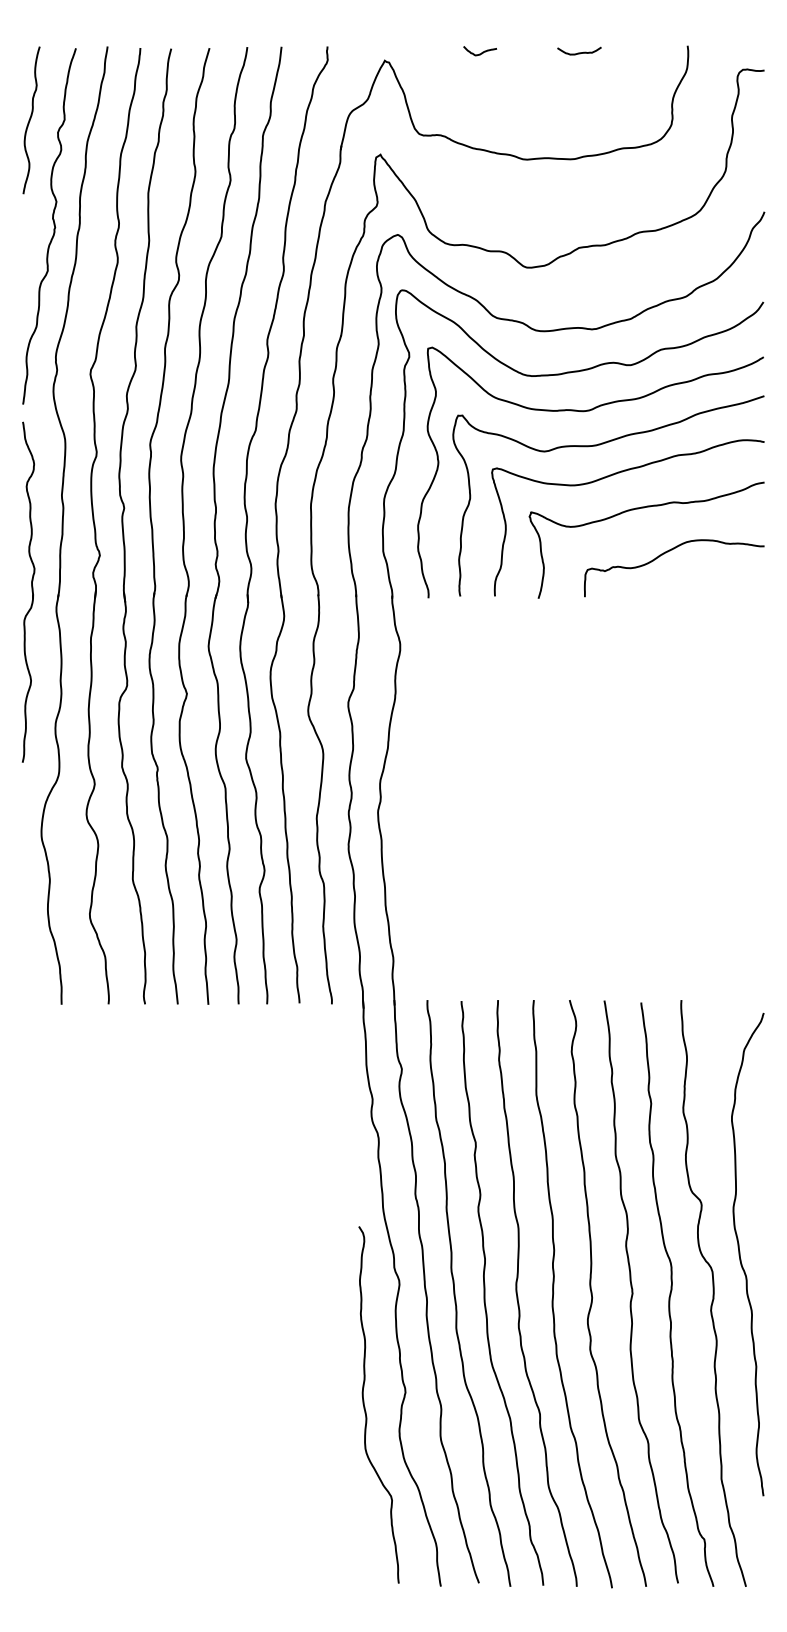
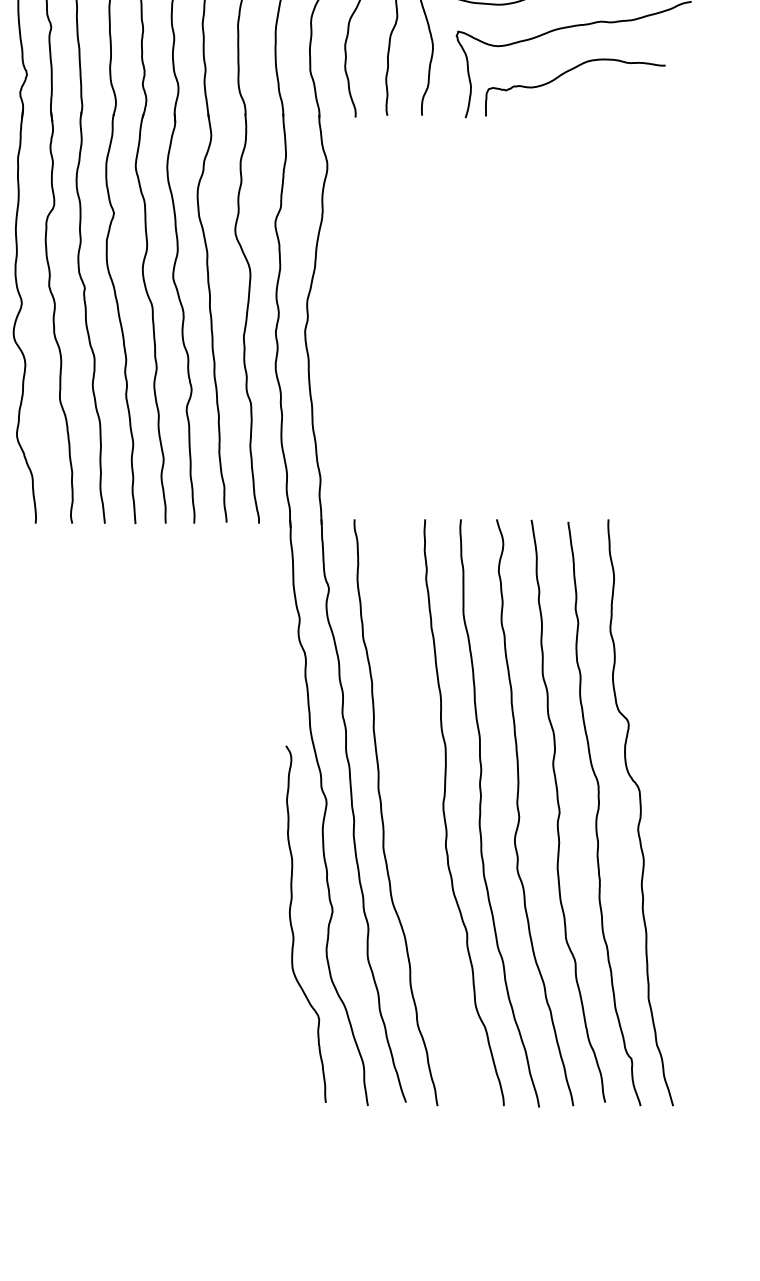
curve: (666, 553) -> (567, 72), moved
curve: (740, 1254) -> (667, 773), removed
curve: (485, 1293) -> (412, 812), removed

